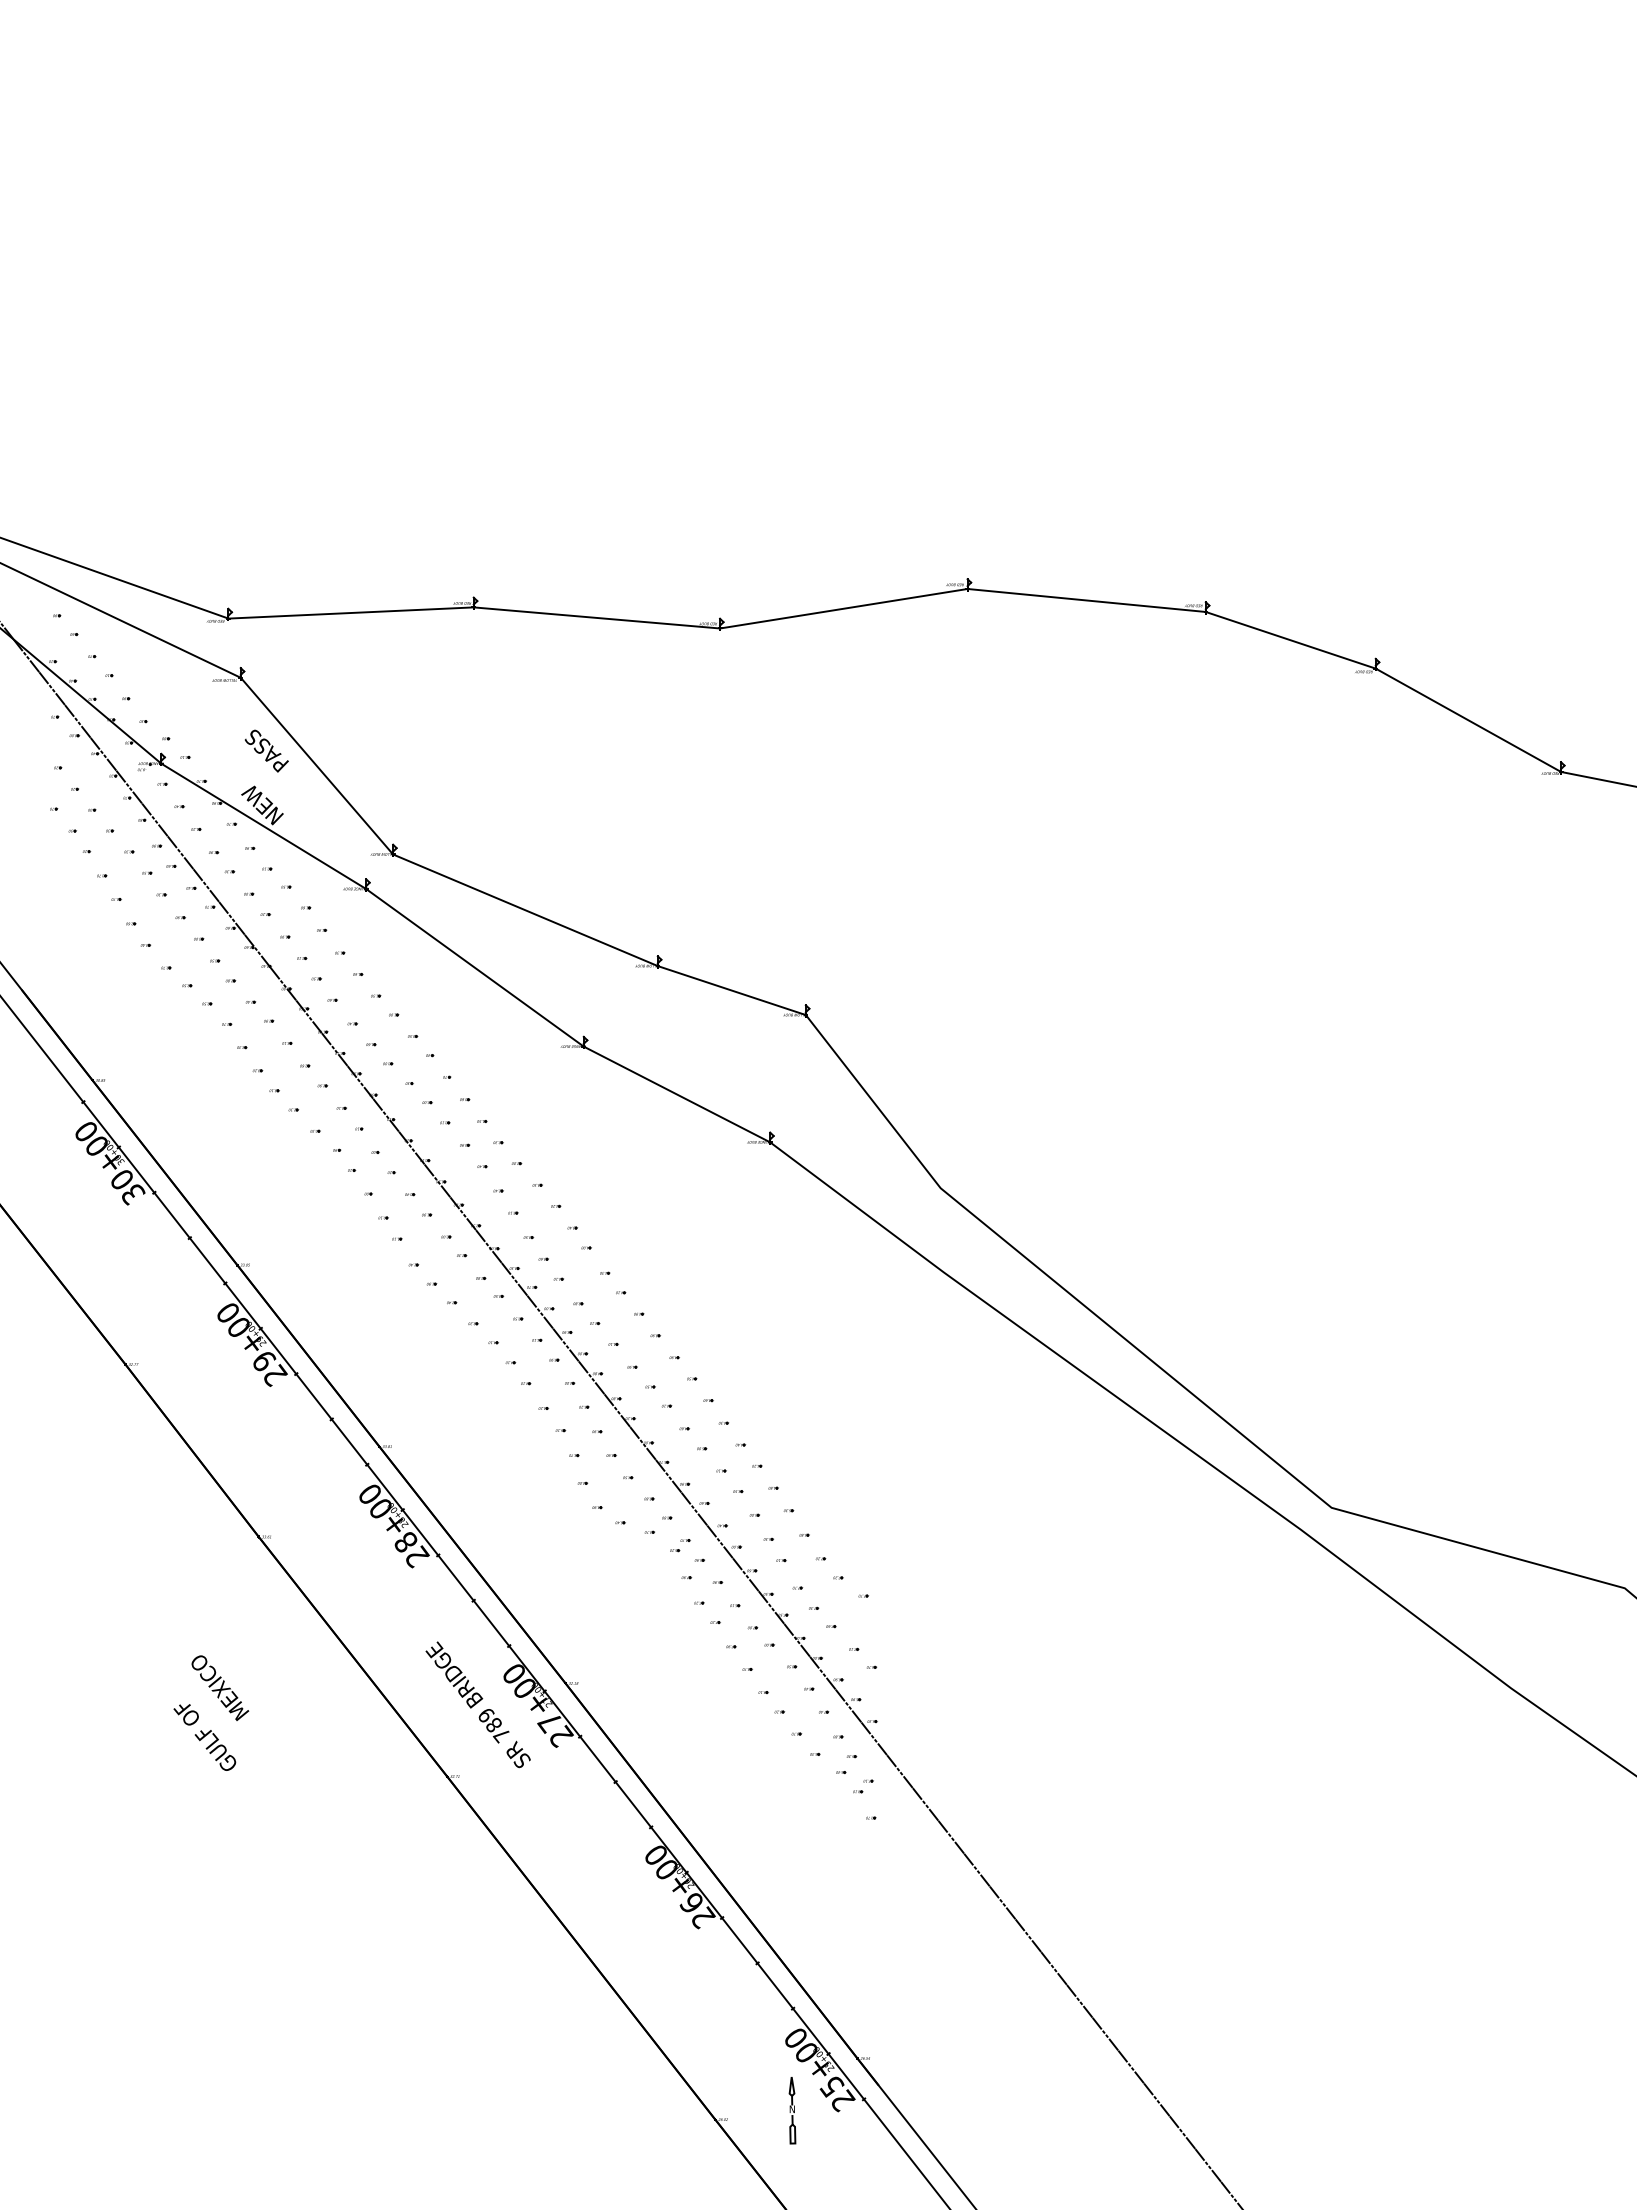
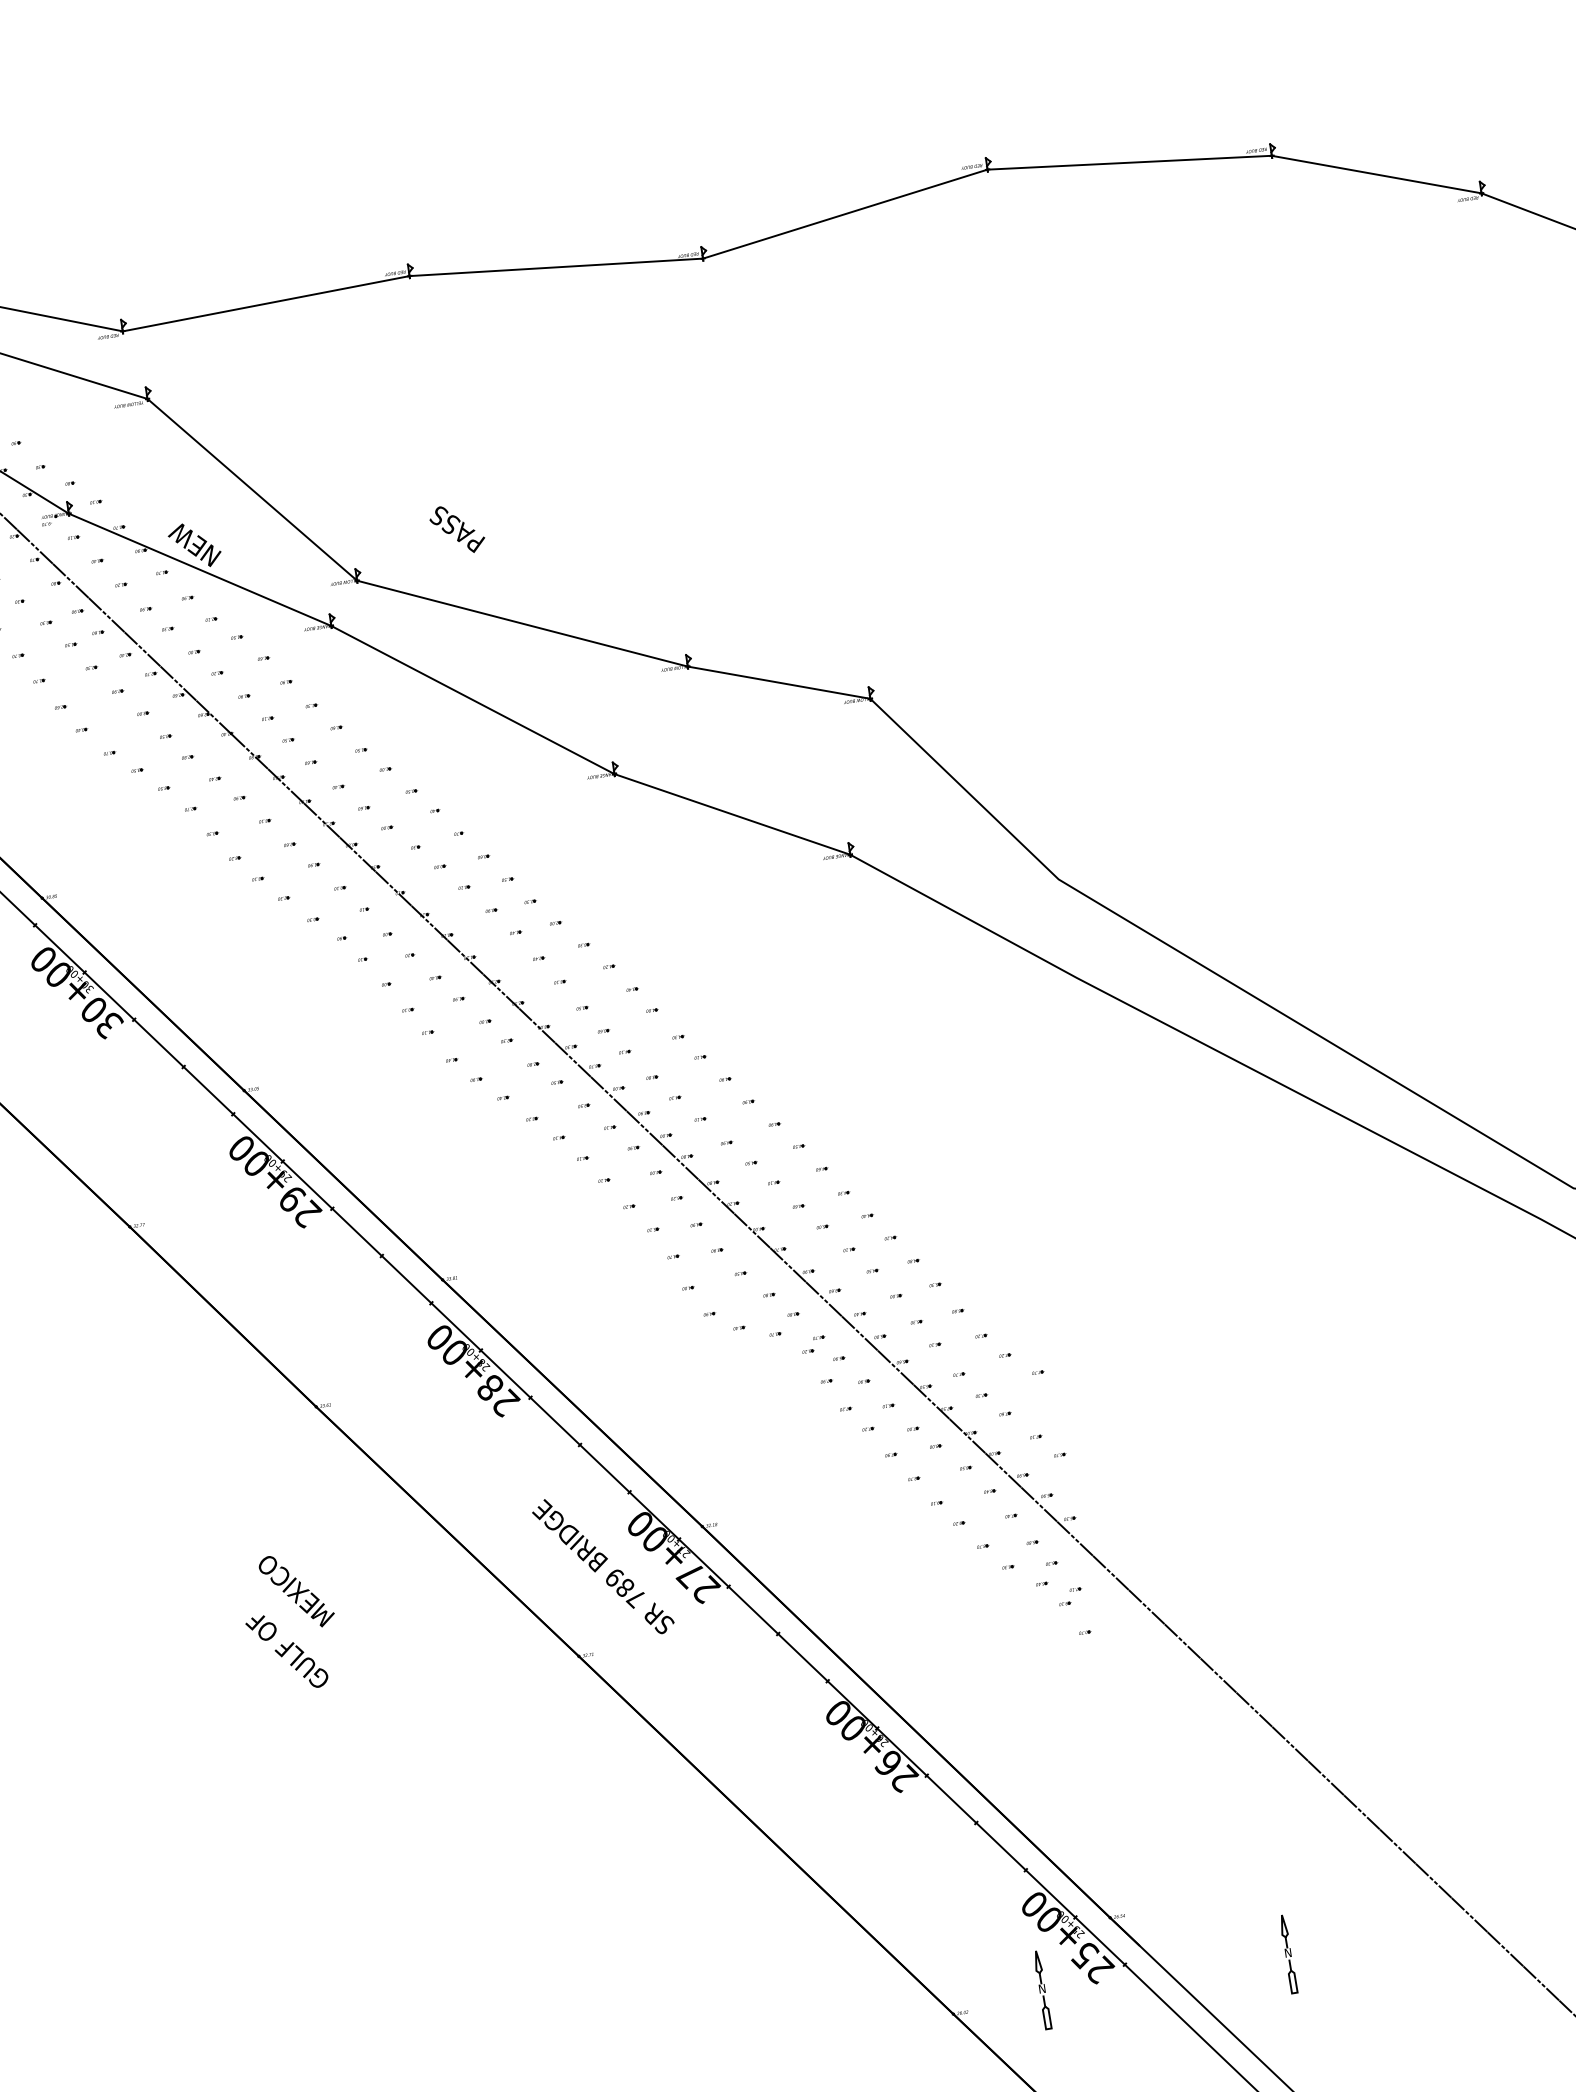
text: (266, 750) -> (456, 528), moved
part: (1001, 2110) -> (1288, 1954), added

